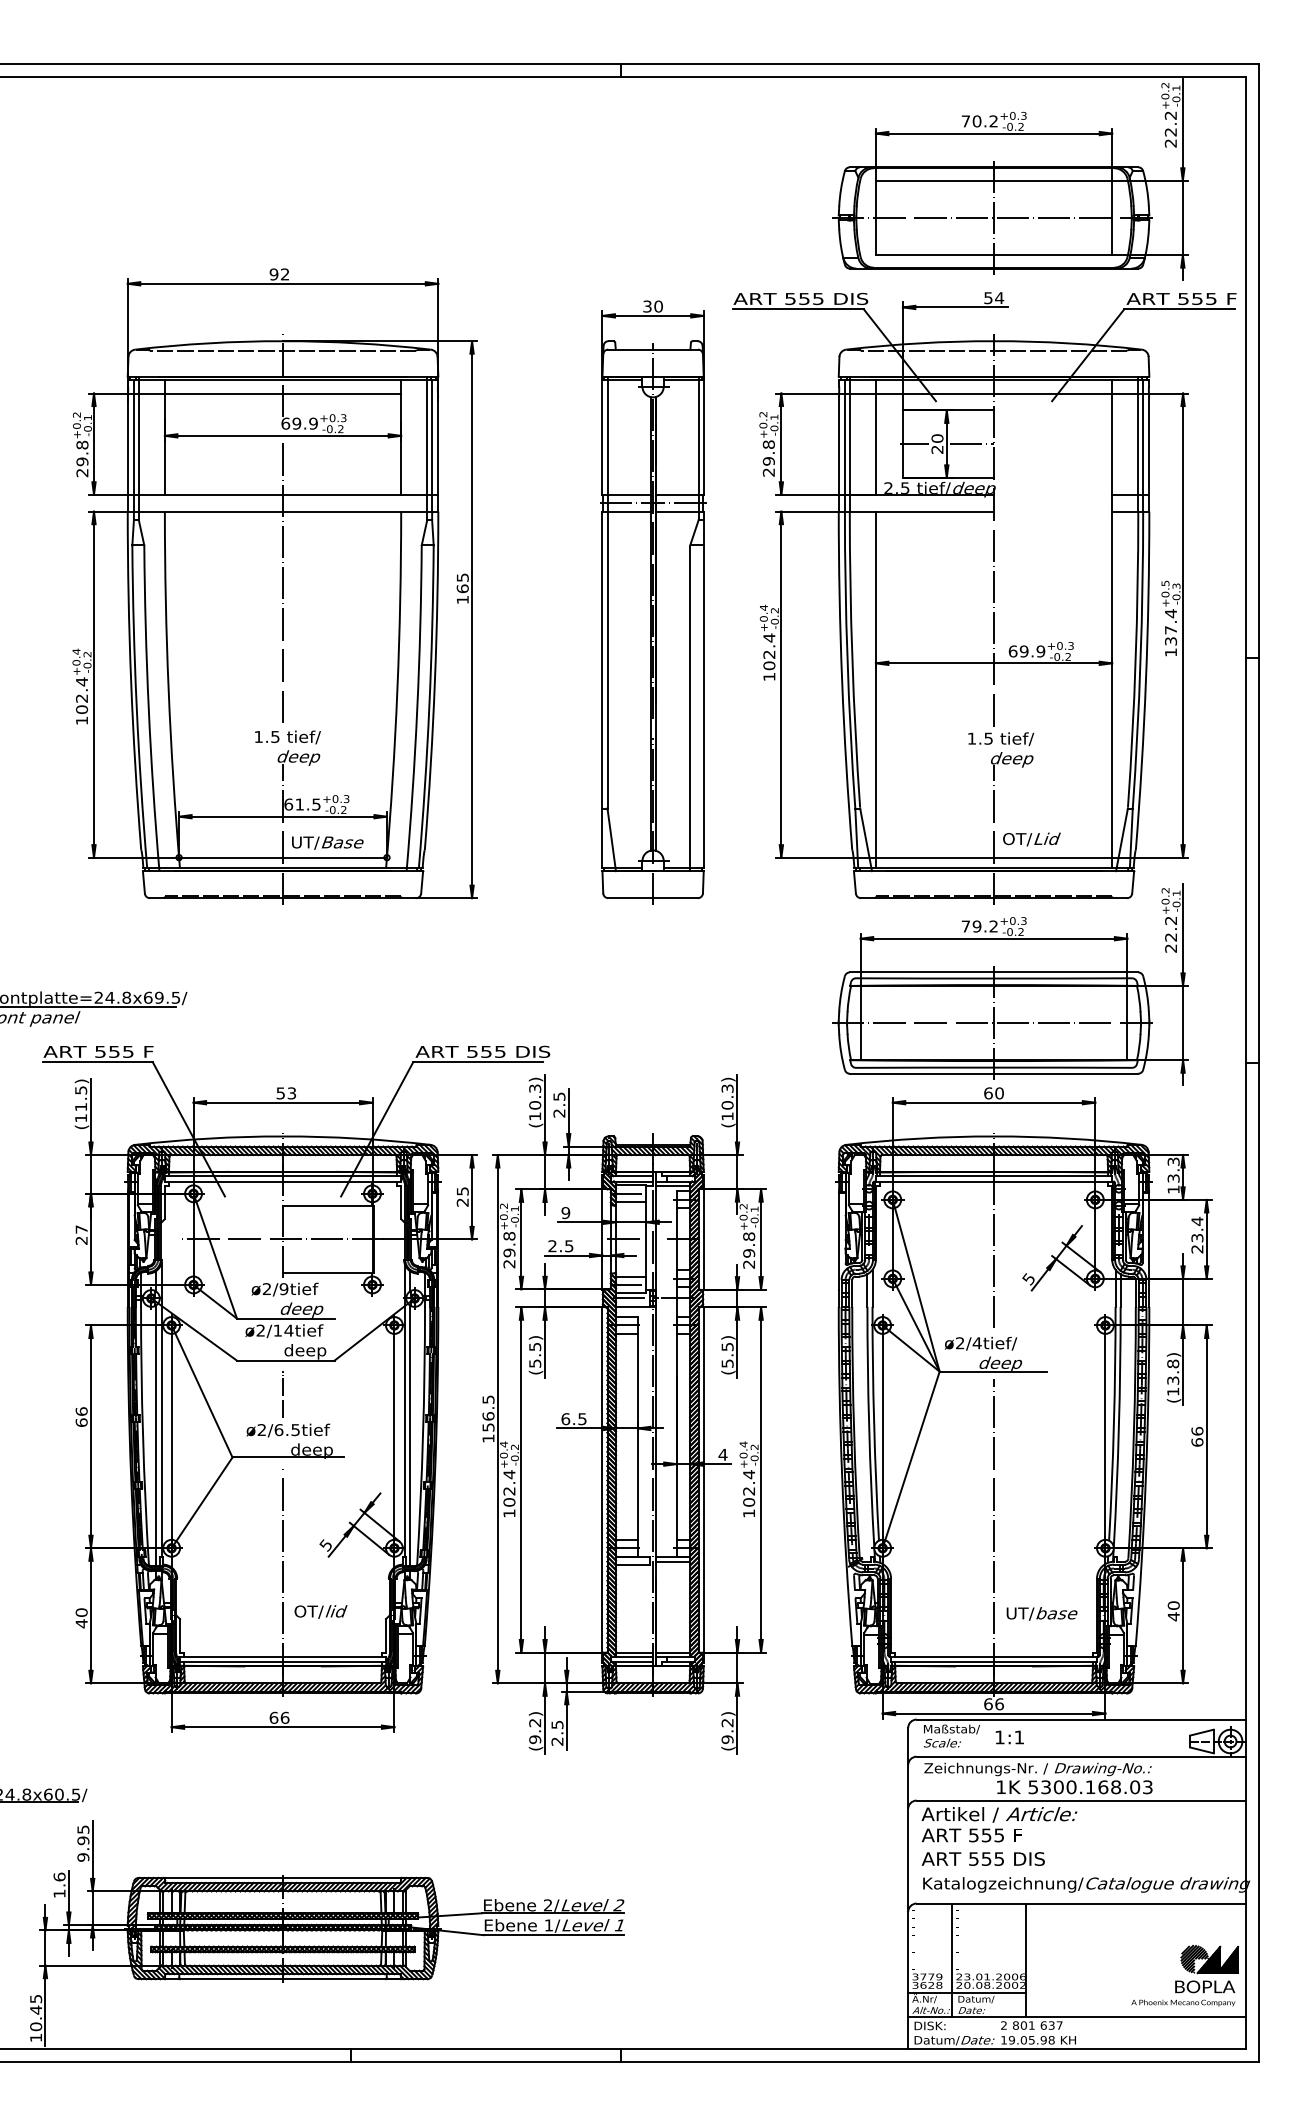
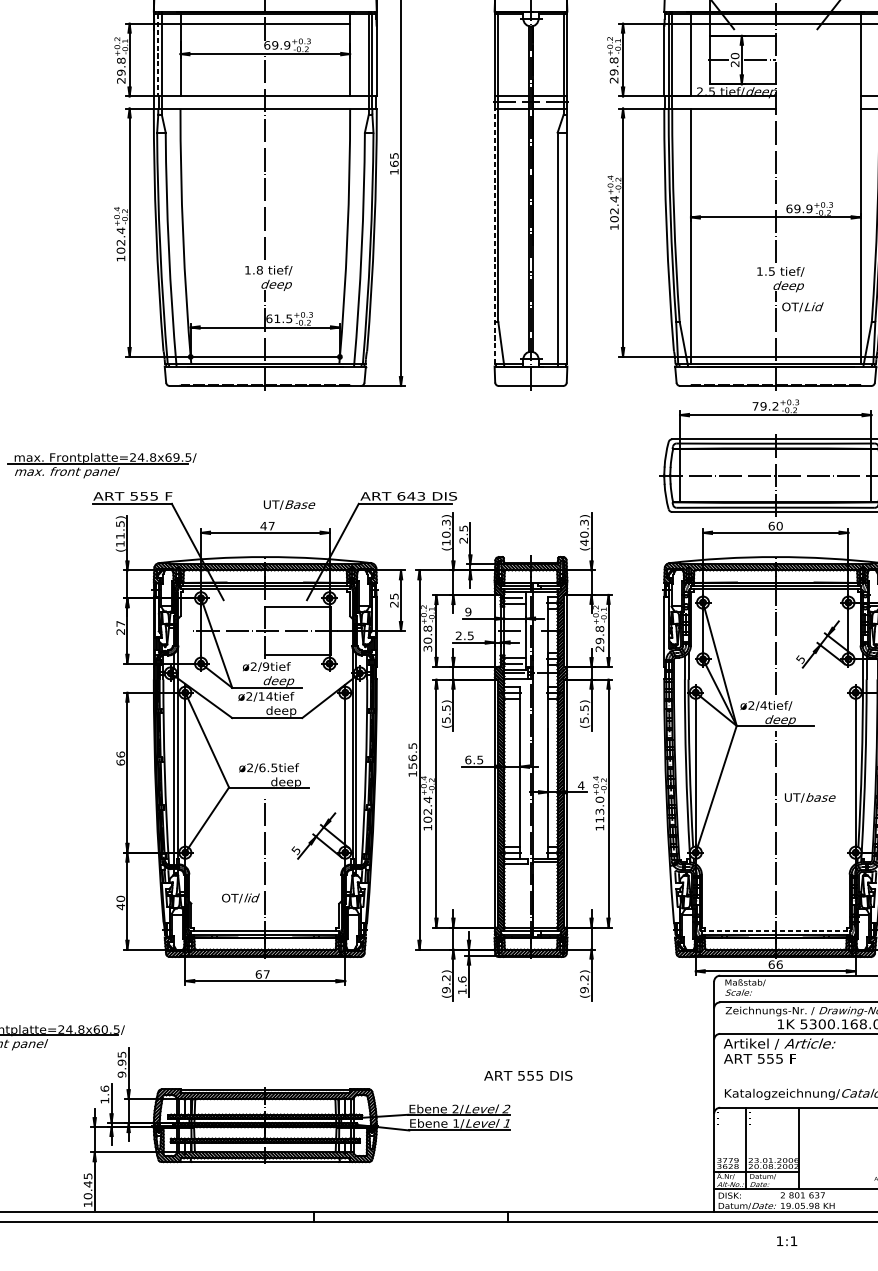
line: (133, 437) -> (157, 55), solid -> dashed
line: (602, 689) -> (494, 236), solid -> dashed
text: (275, 736) -> (259, 269), 1.5 -> 1.8
text: (1031, 839) -> (802, 307), moved
text: (327, 842) -> (289, 504), moved
text: (486, 1051) -> (411, 496), 555 -> 643
text: (285, 1093) -> (267, 526), 53 -> 47
text: (727, 1116) -> (584, 542), (10.3) -> (40.3)
text: (509, 1258) -> (427, 644), 29.8 -> 30.8
line: (283, 1394) -> (265, 742), removed
text: (749, 1488) -> (600, 809), 102.4 -> 113.0
text: (320, 1611) -> (240, 898), moved
text: (1041, 1613) -> (809, 797), moved
line: (994, 1656) -> (776, 930), solid -> dashed
text: (284, 1717) -> (266, 974), 66 -> 67
text: (557, 1732) -> (462, 984), 2.5 -> 1.6
text: (1009, 1737) -> (786, 1241), moved
text: (982, 1858) -> (527, 1075), moved

